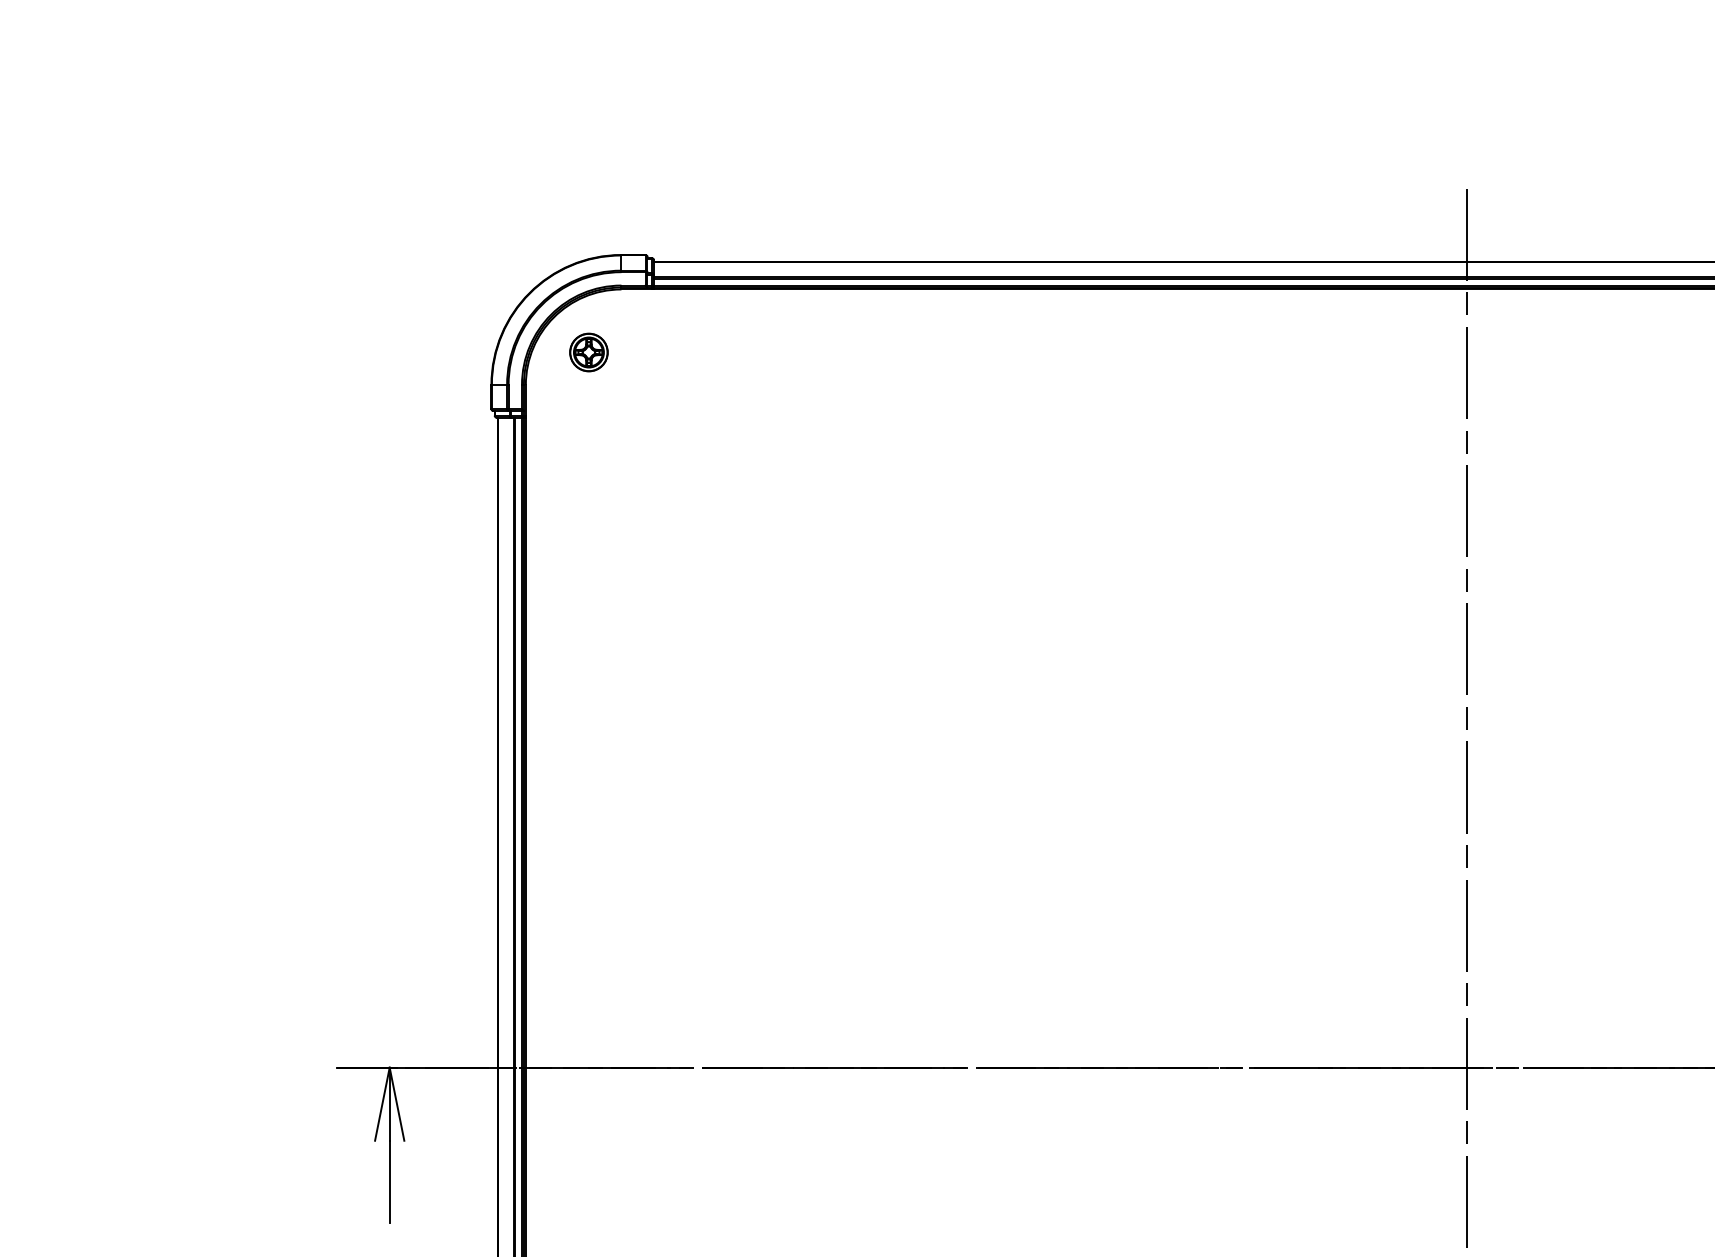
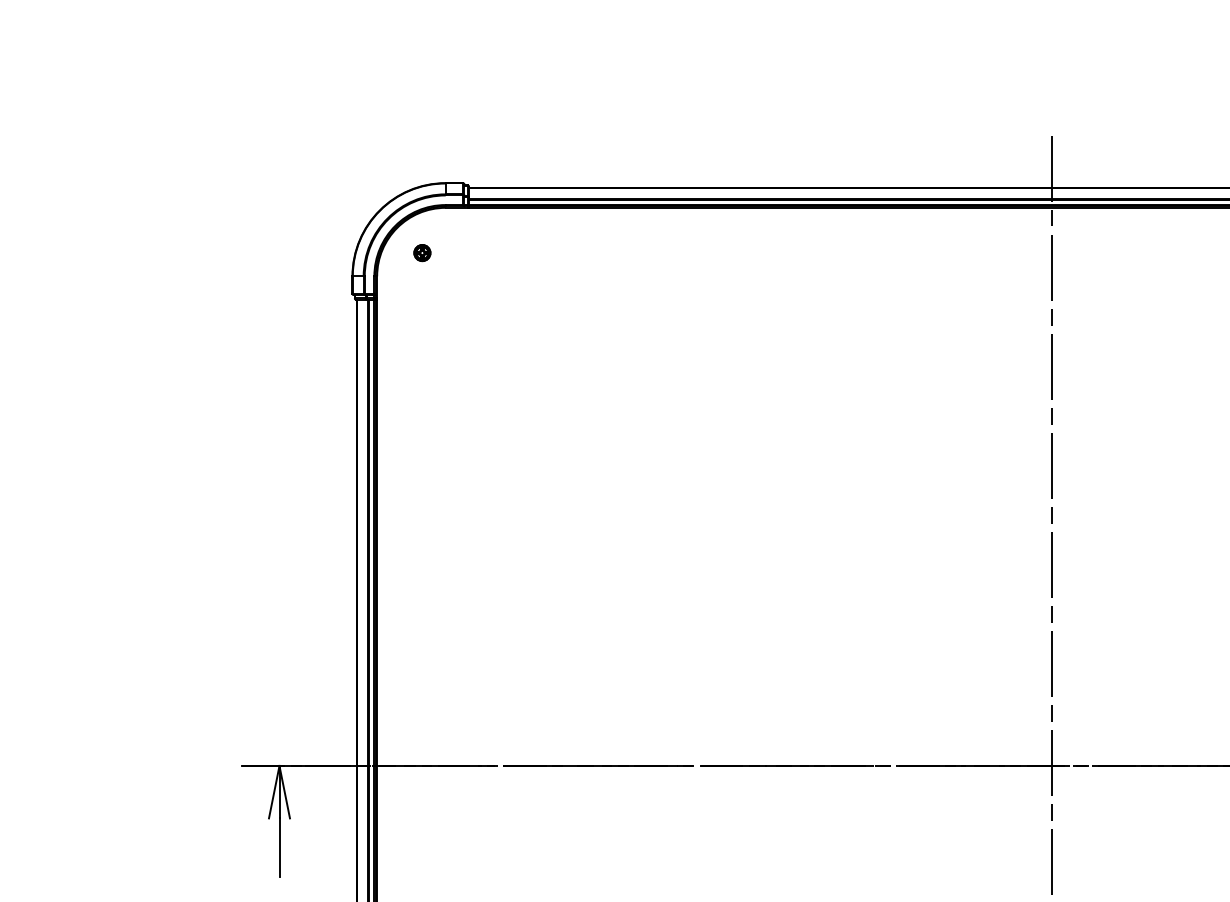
part: (588, 352) -> (422, 253), size x0.6

